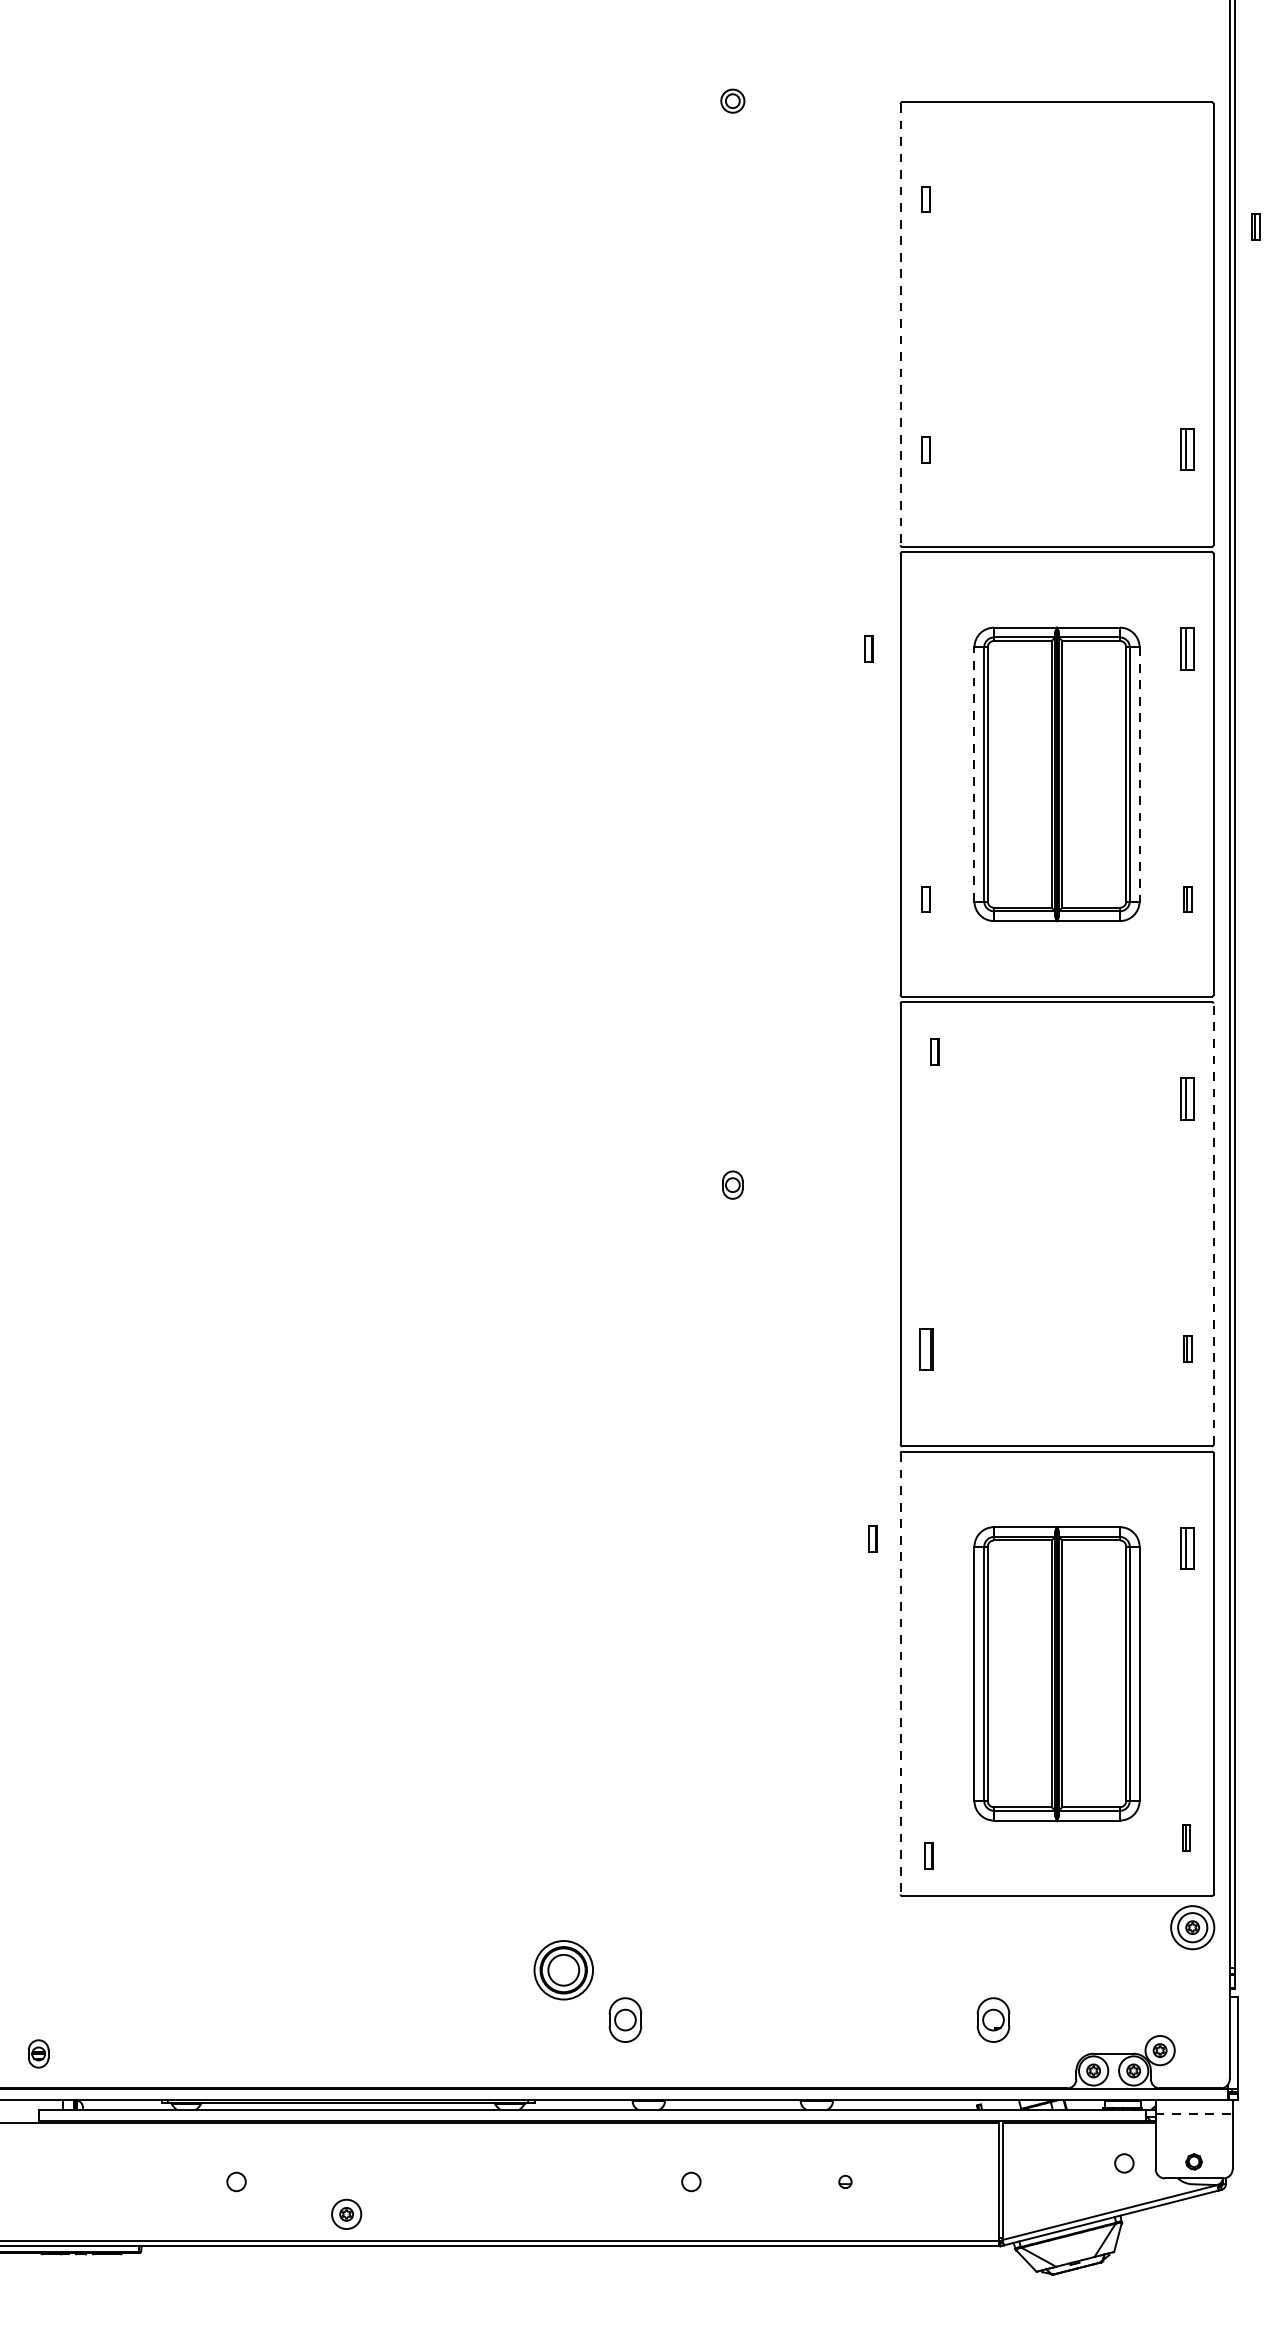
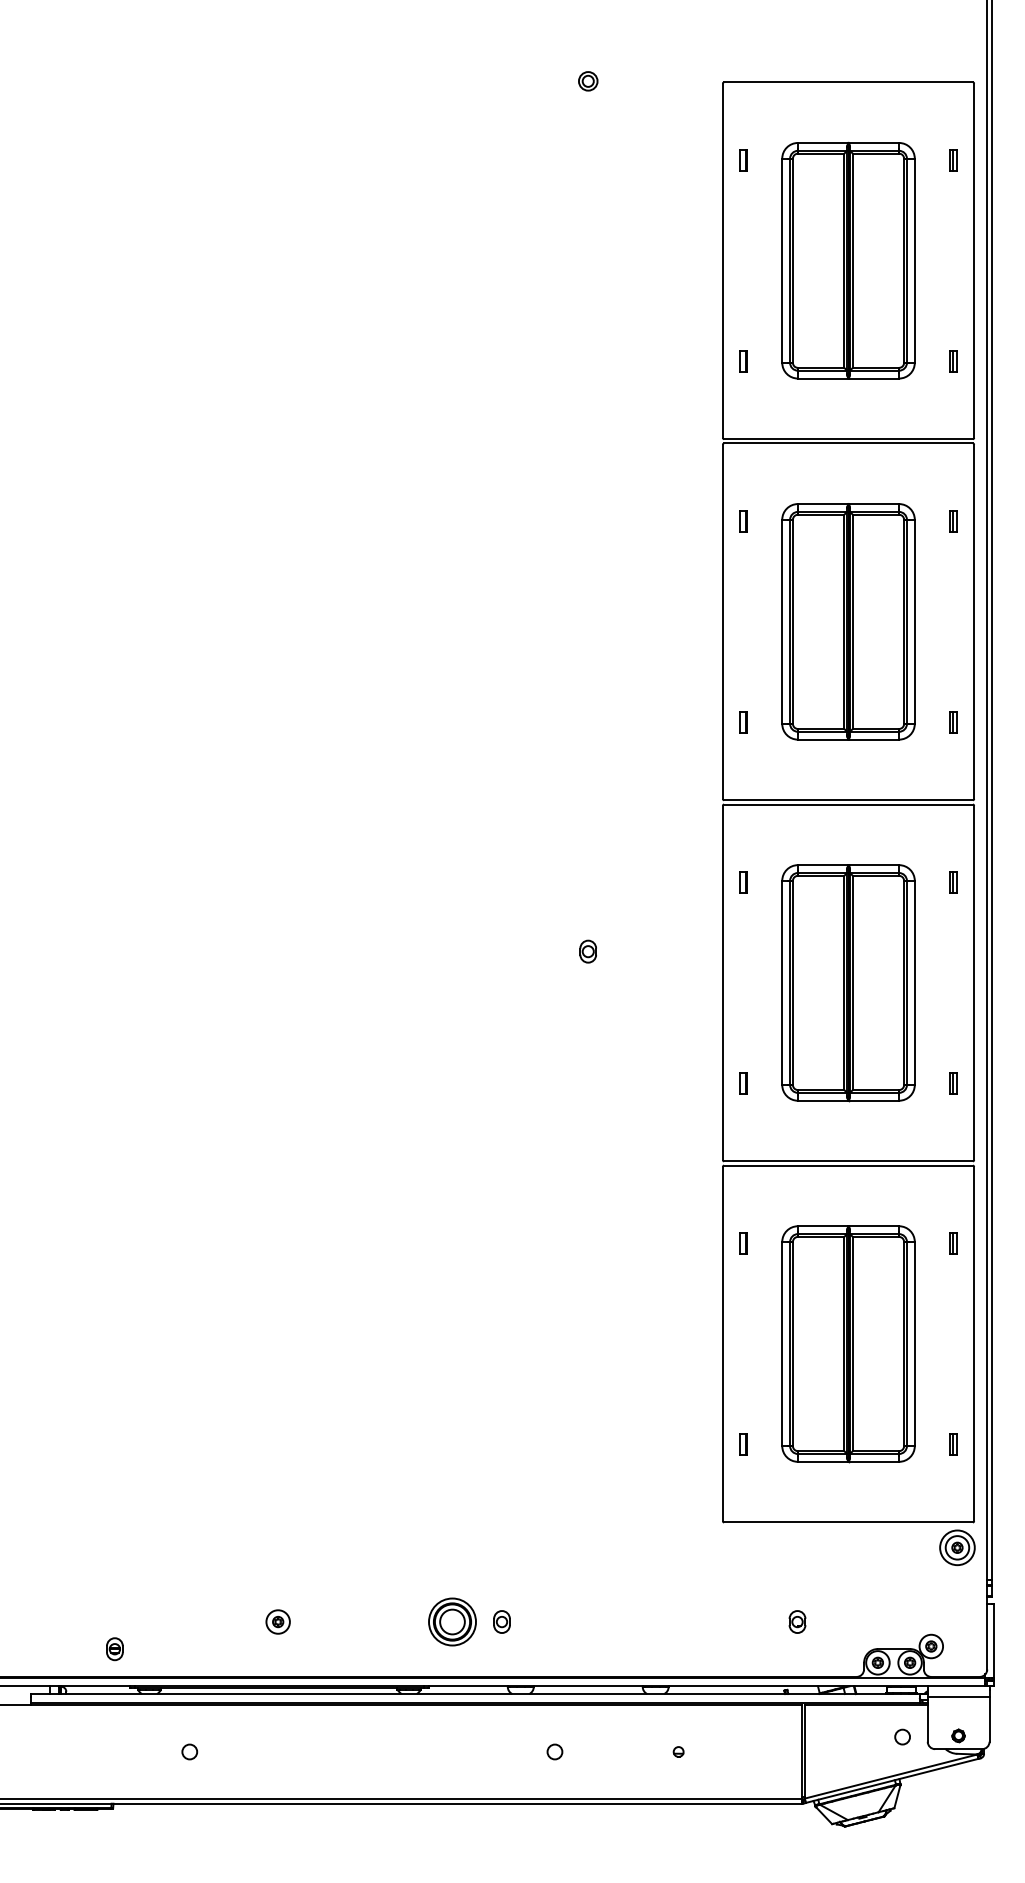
part: (1256, 227) -> (953, 160), moved
part: (1056, 324) -> (848, 260), added
line: (900, 325) -> (722, 261), dashed -> solid
part: (1187, 450) -> (953, 361), size x0.62
part: (868, 649) -> (743, 521), moved
part: (1187, 649) -> (953, 521), size x0.62
line: (974, 773) -> (782, 621), dashed -> solid
line: (1139, 775) -> (914, 622), dashed -> solid
part: (934, 1051) -> (743, 882), moved
part: (1187, 1099) -> (953, 882), size x0.62
line: (1213, 1223) -> (974, 982), dashed -> solid
part: (1056, 1224) -> (848, 983), added
part: (926, 1349) -> (743, 1083), size x0.62
part: (872, 1538) -> (743, 1243), moved
part: (1187, 1548) -> (953, 1243), size x0.62
line: (900, 1674) -> (722, 1344), dashed -> solid
part: (1186, 1837) -> (953, 1444), moved
part: (928, 1856) -> (743, 1444), moved
part: (563, 1969) -> (452, 1621), moved
part: (624, 2019) -> (501, 1621), size x0.62
part: (993, 2019) -> (797, 1621), size x0.62
part: (38, 2054) -> (114, 1649), moved
line: (1193, 2114) -> (958, 1697), dashed -> solid
part: (345, 2213) -> (277, 1621), moved

